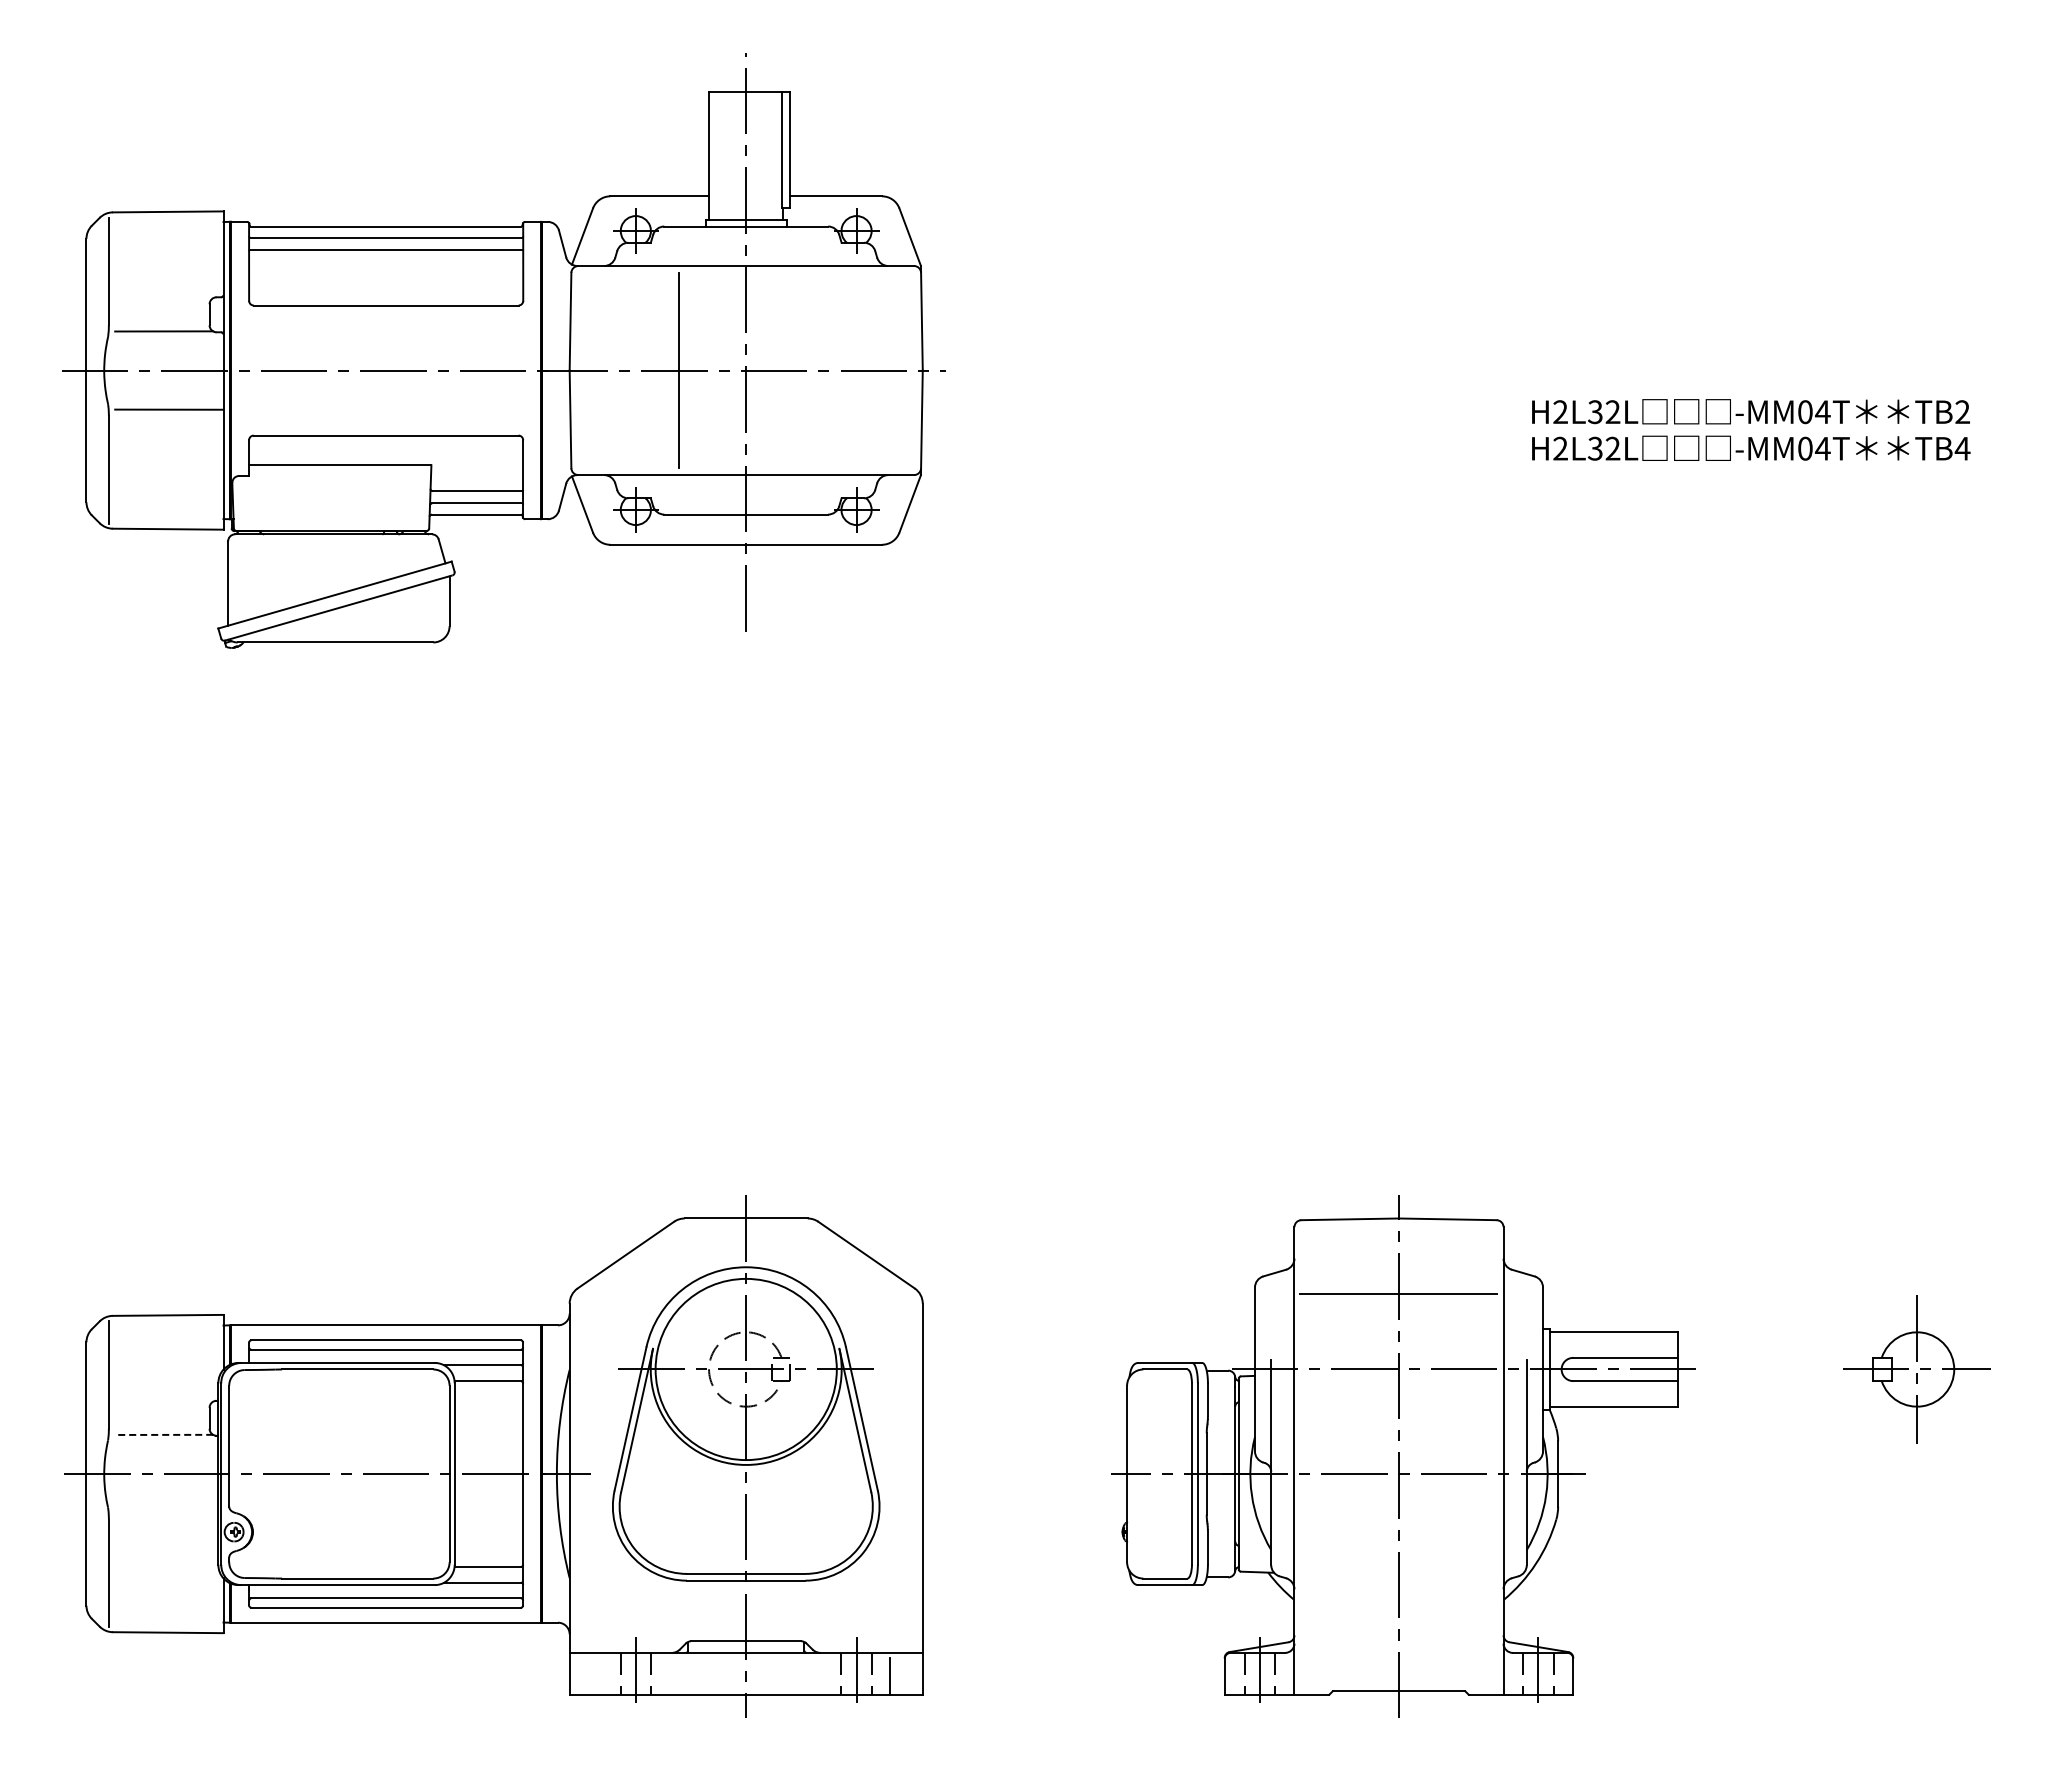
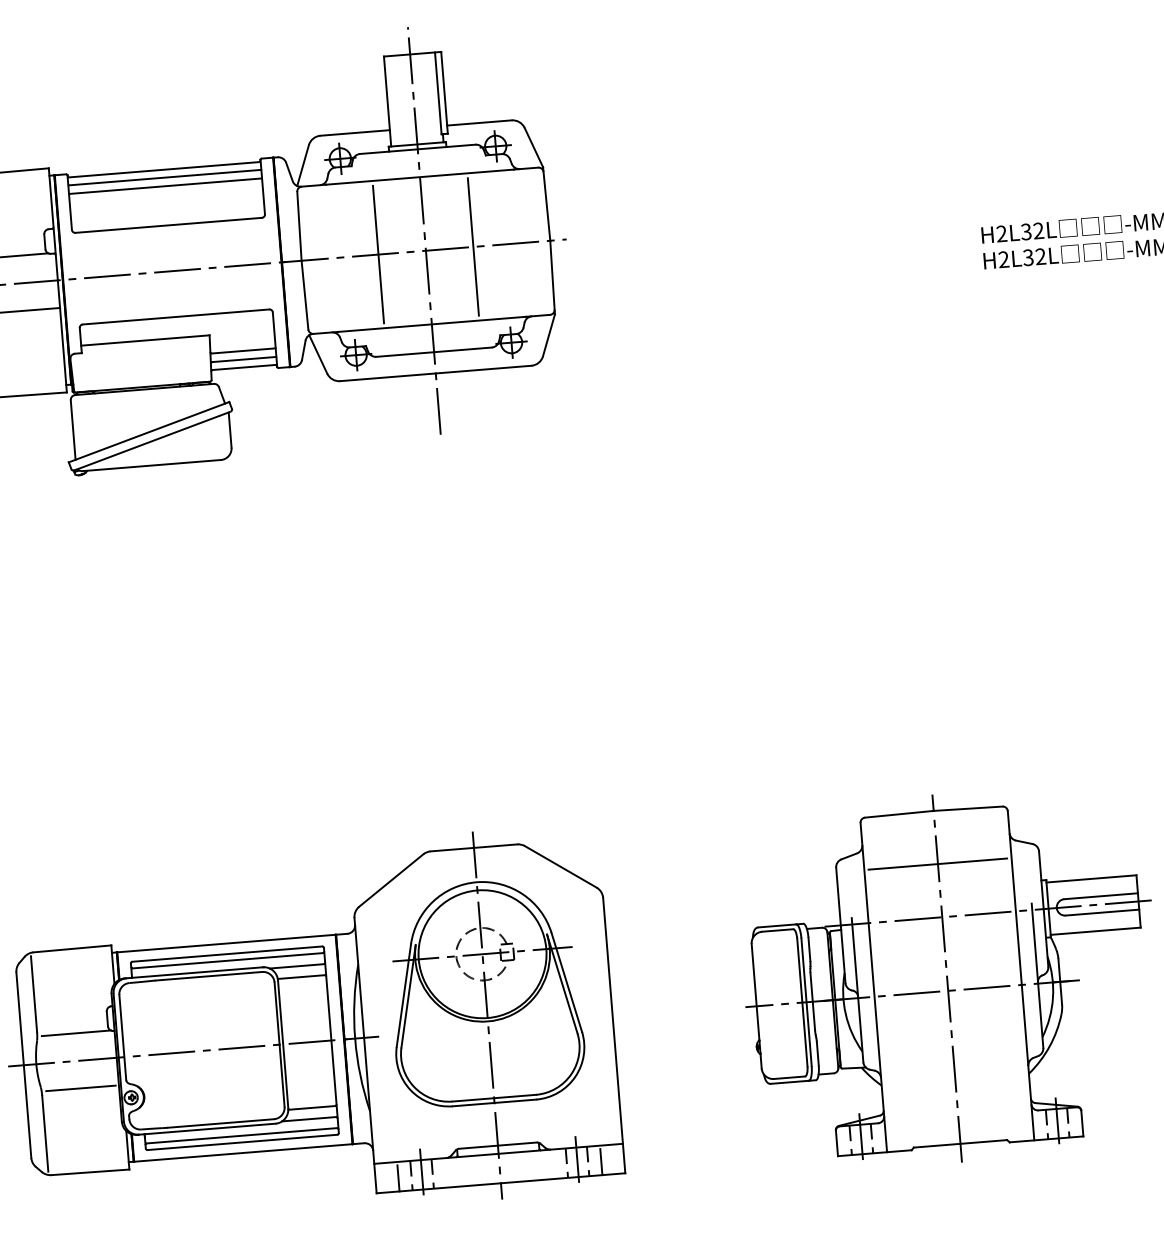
line: (813, 370) -> (473, 246), added
line: (163, 1434) -> (75, 1033), dashed -> solid
line: (164, 1513) -> (81, 1088), added
line: (602, 1675) -> (398, 1177), added

